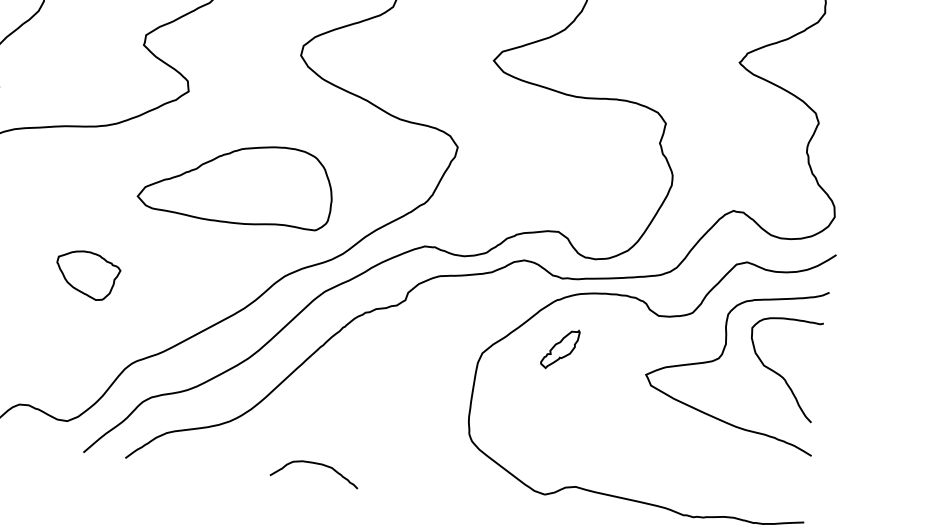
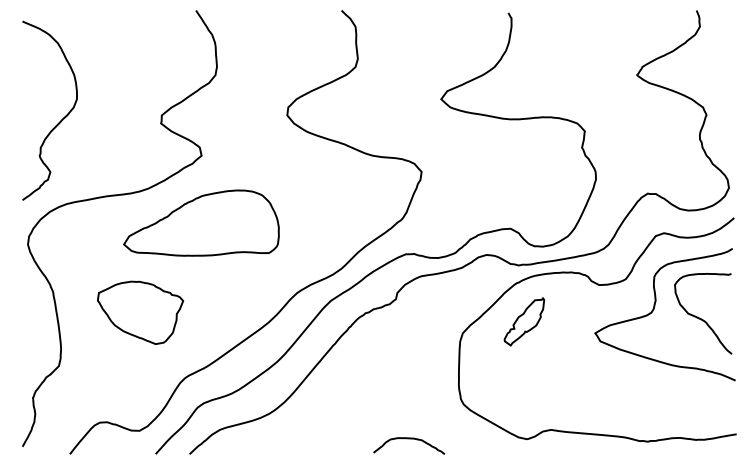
part: (236, 181) -> (201, 222), moved
part: (87, 275) -> (140, 312), size x1.67
part: (559, 348) -> (523, 321), size x1.43
curve: (316, 464) -> (409, 439), moved

